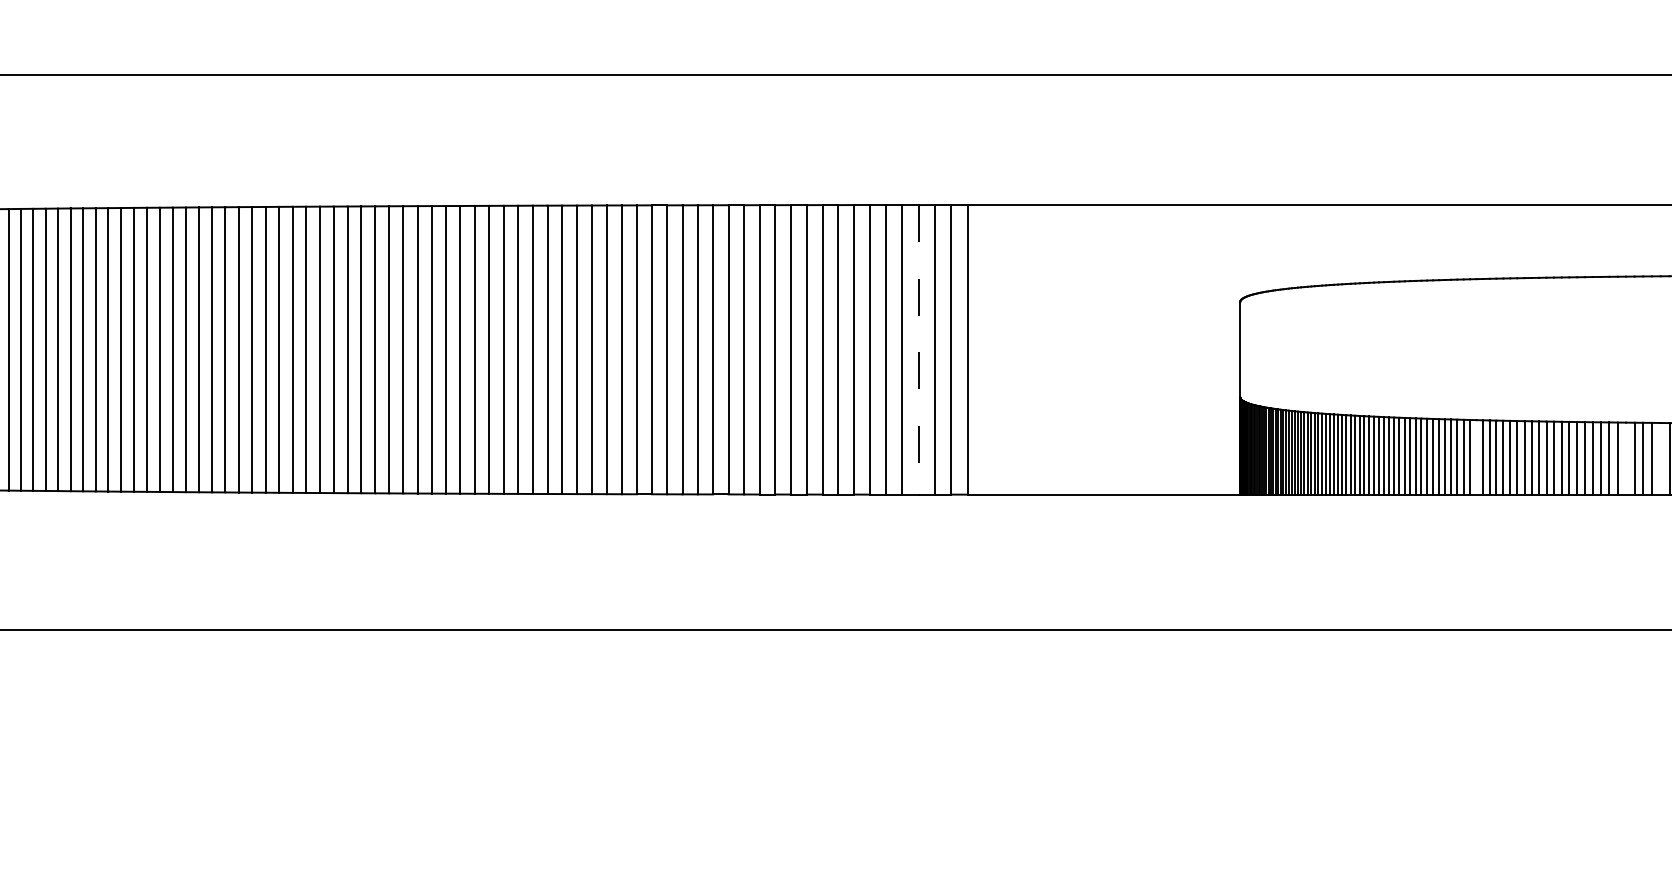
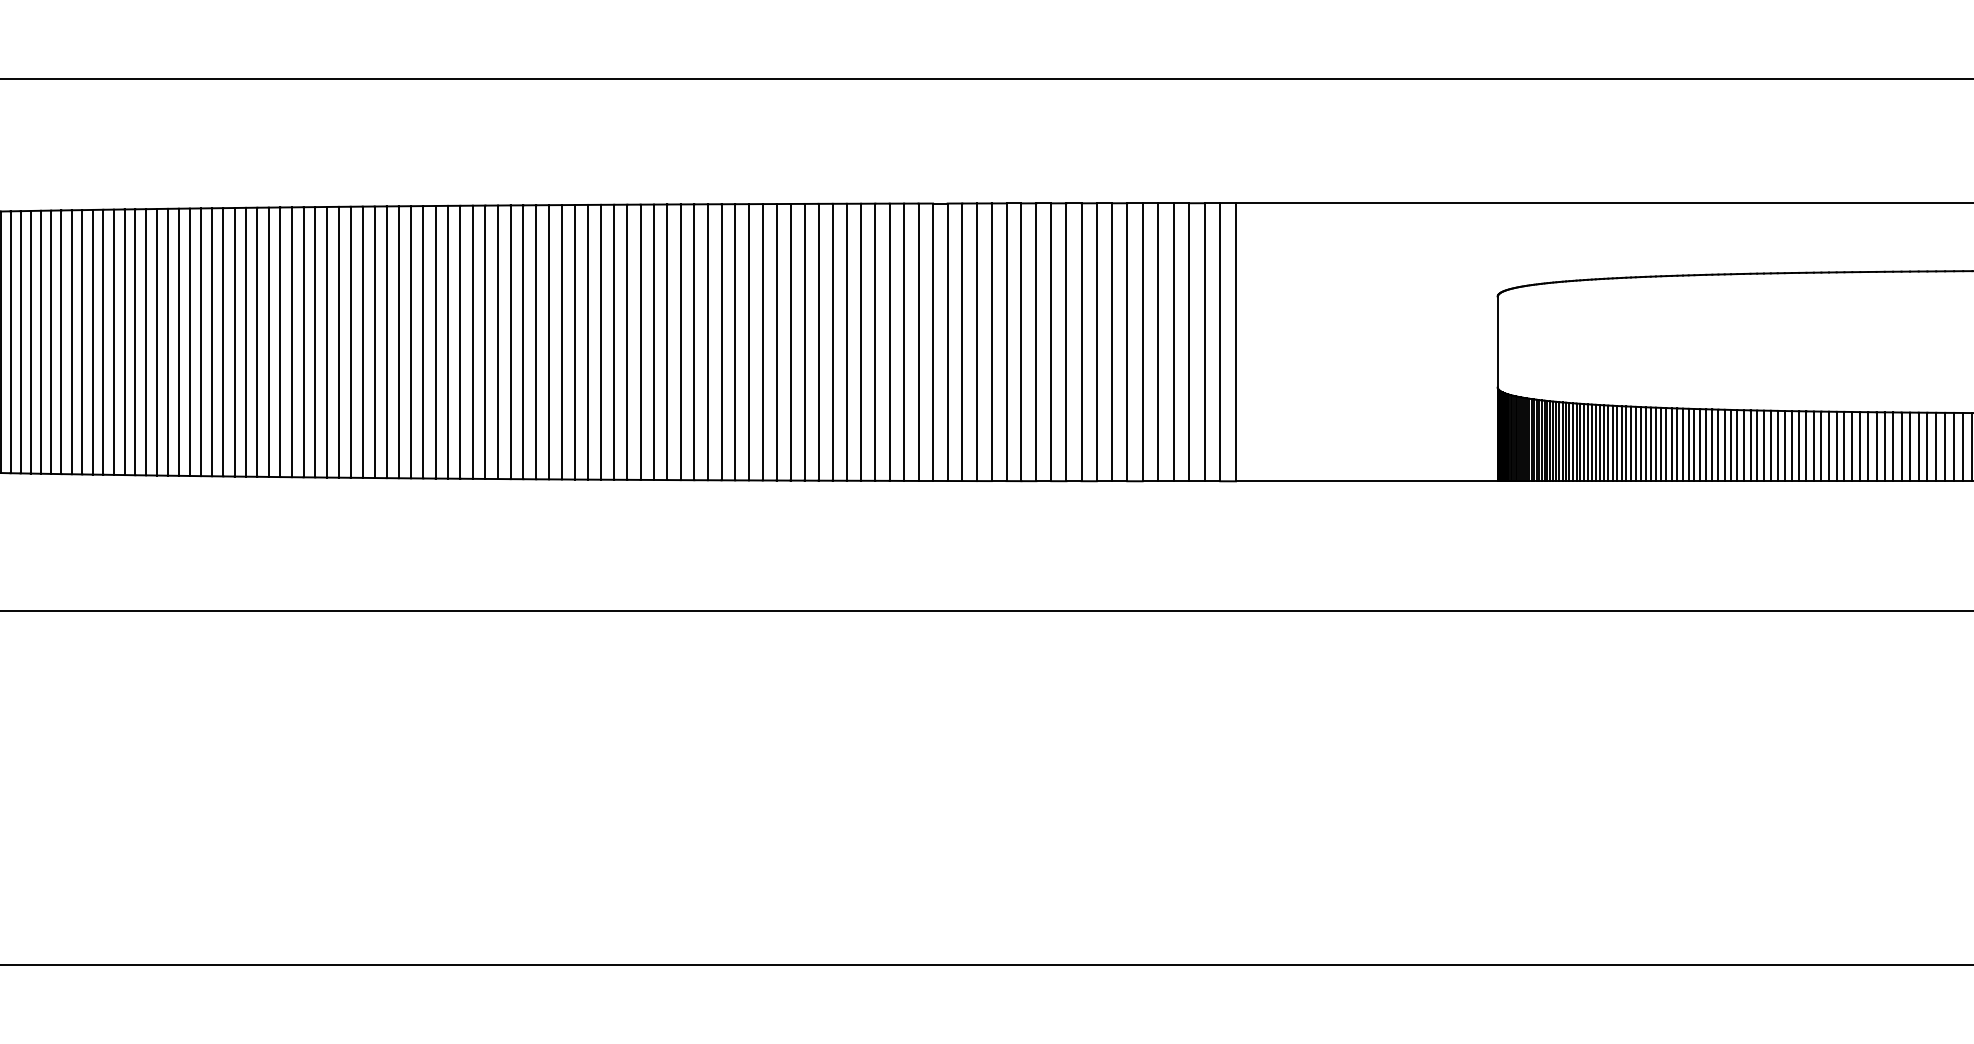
line: (919, 350) -> (1189, 342), dashed -> solid
line: (1476, 457) -> (1724, 445), added
line: (1626, 458) -> (1868, 446), added
line: (1660, 458) -> (1901, 446), added

